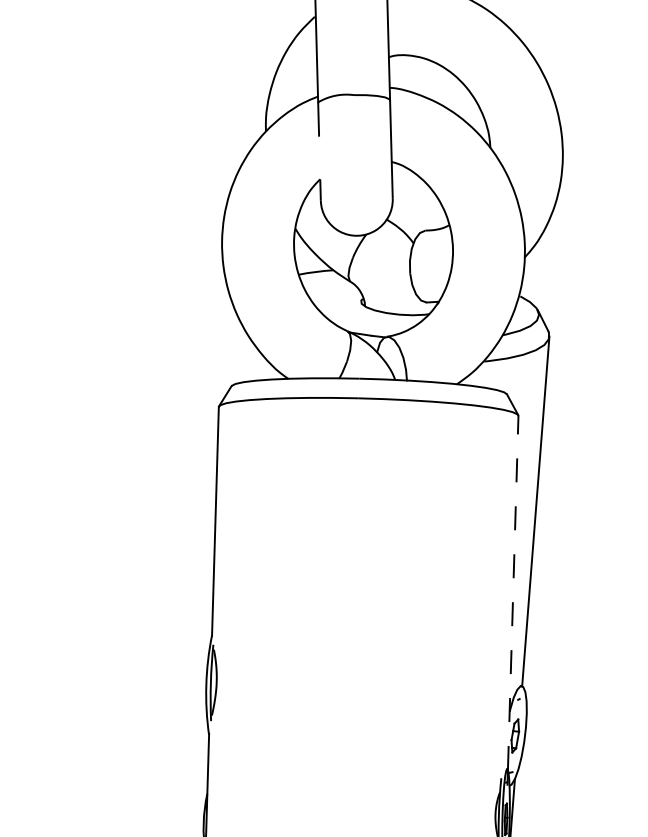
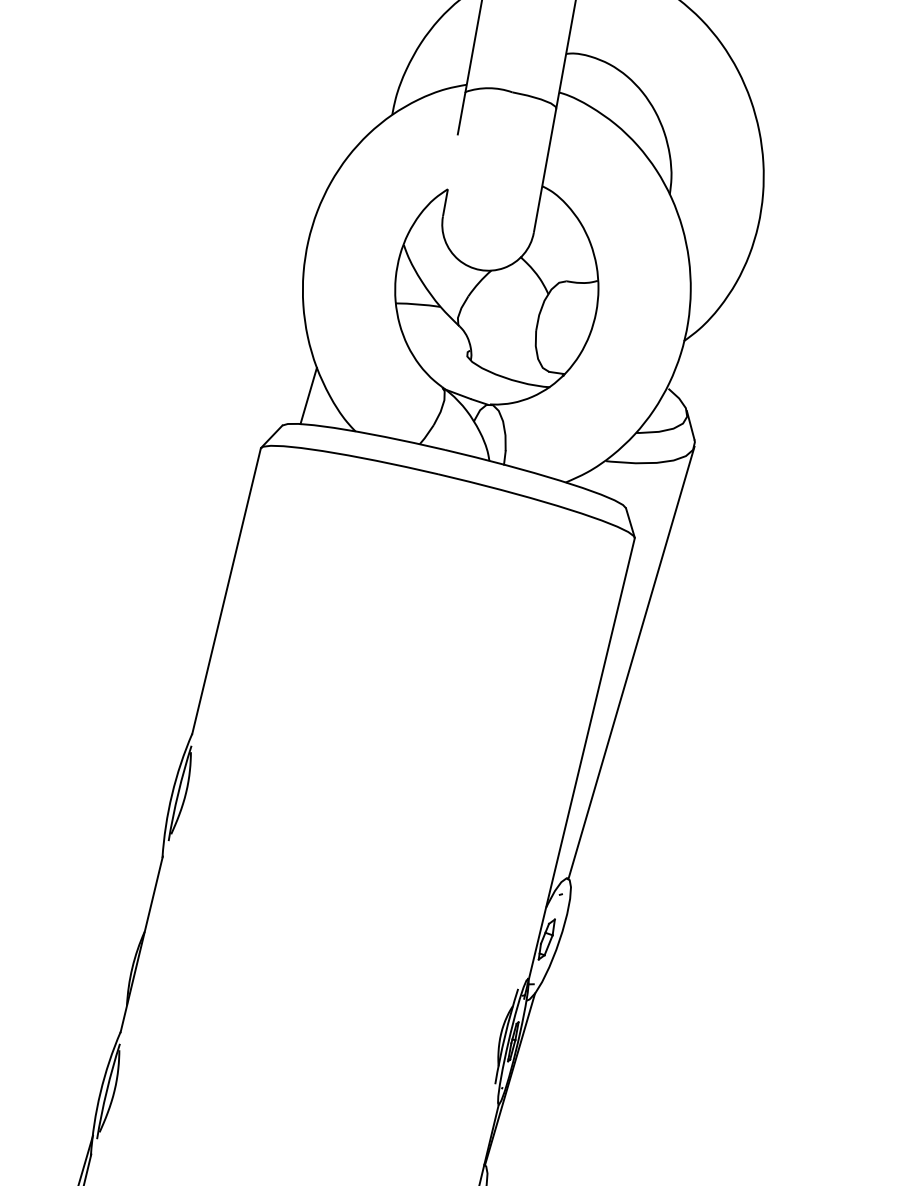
line: (246, 358) -> (308, 395), added
line: (512, 592) -> (581, 758), dashed -> solid

